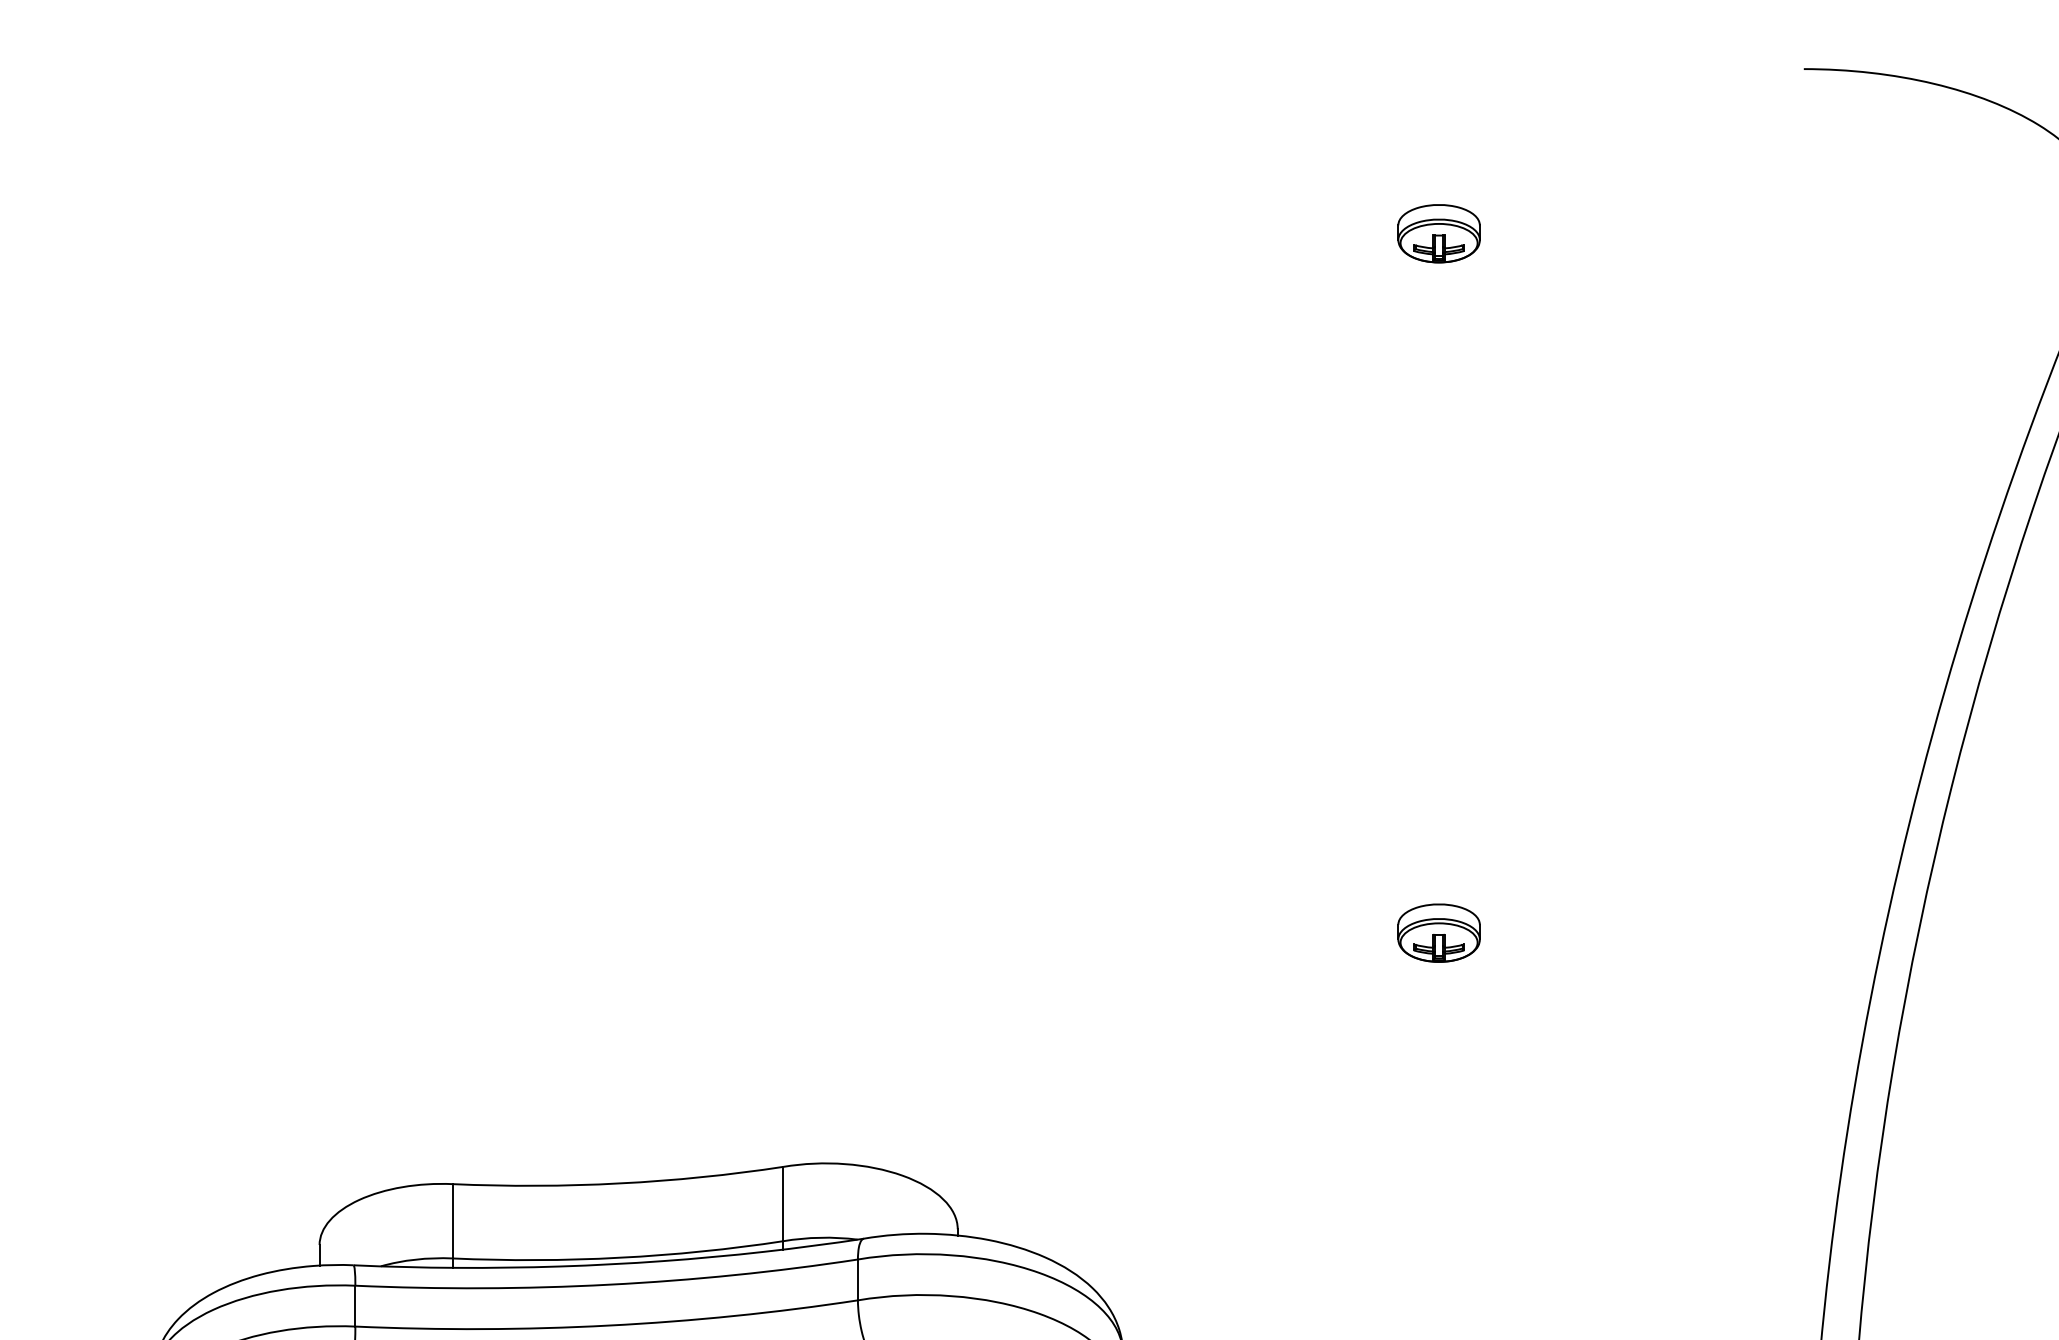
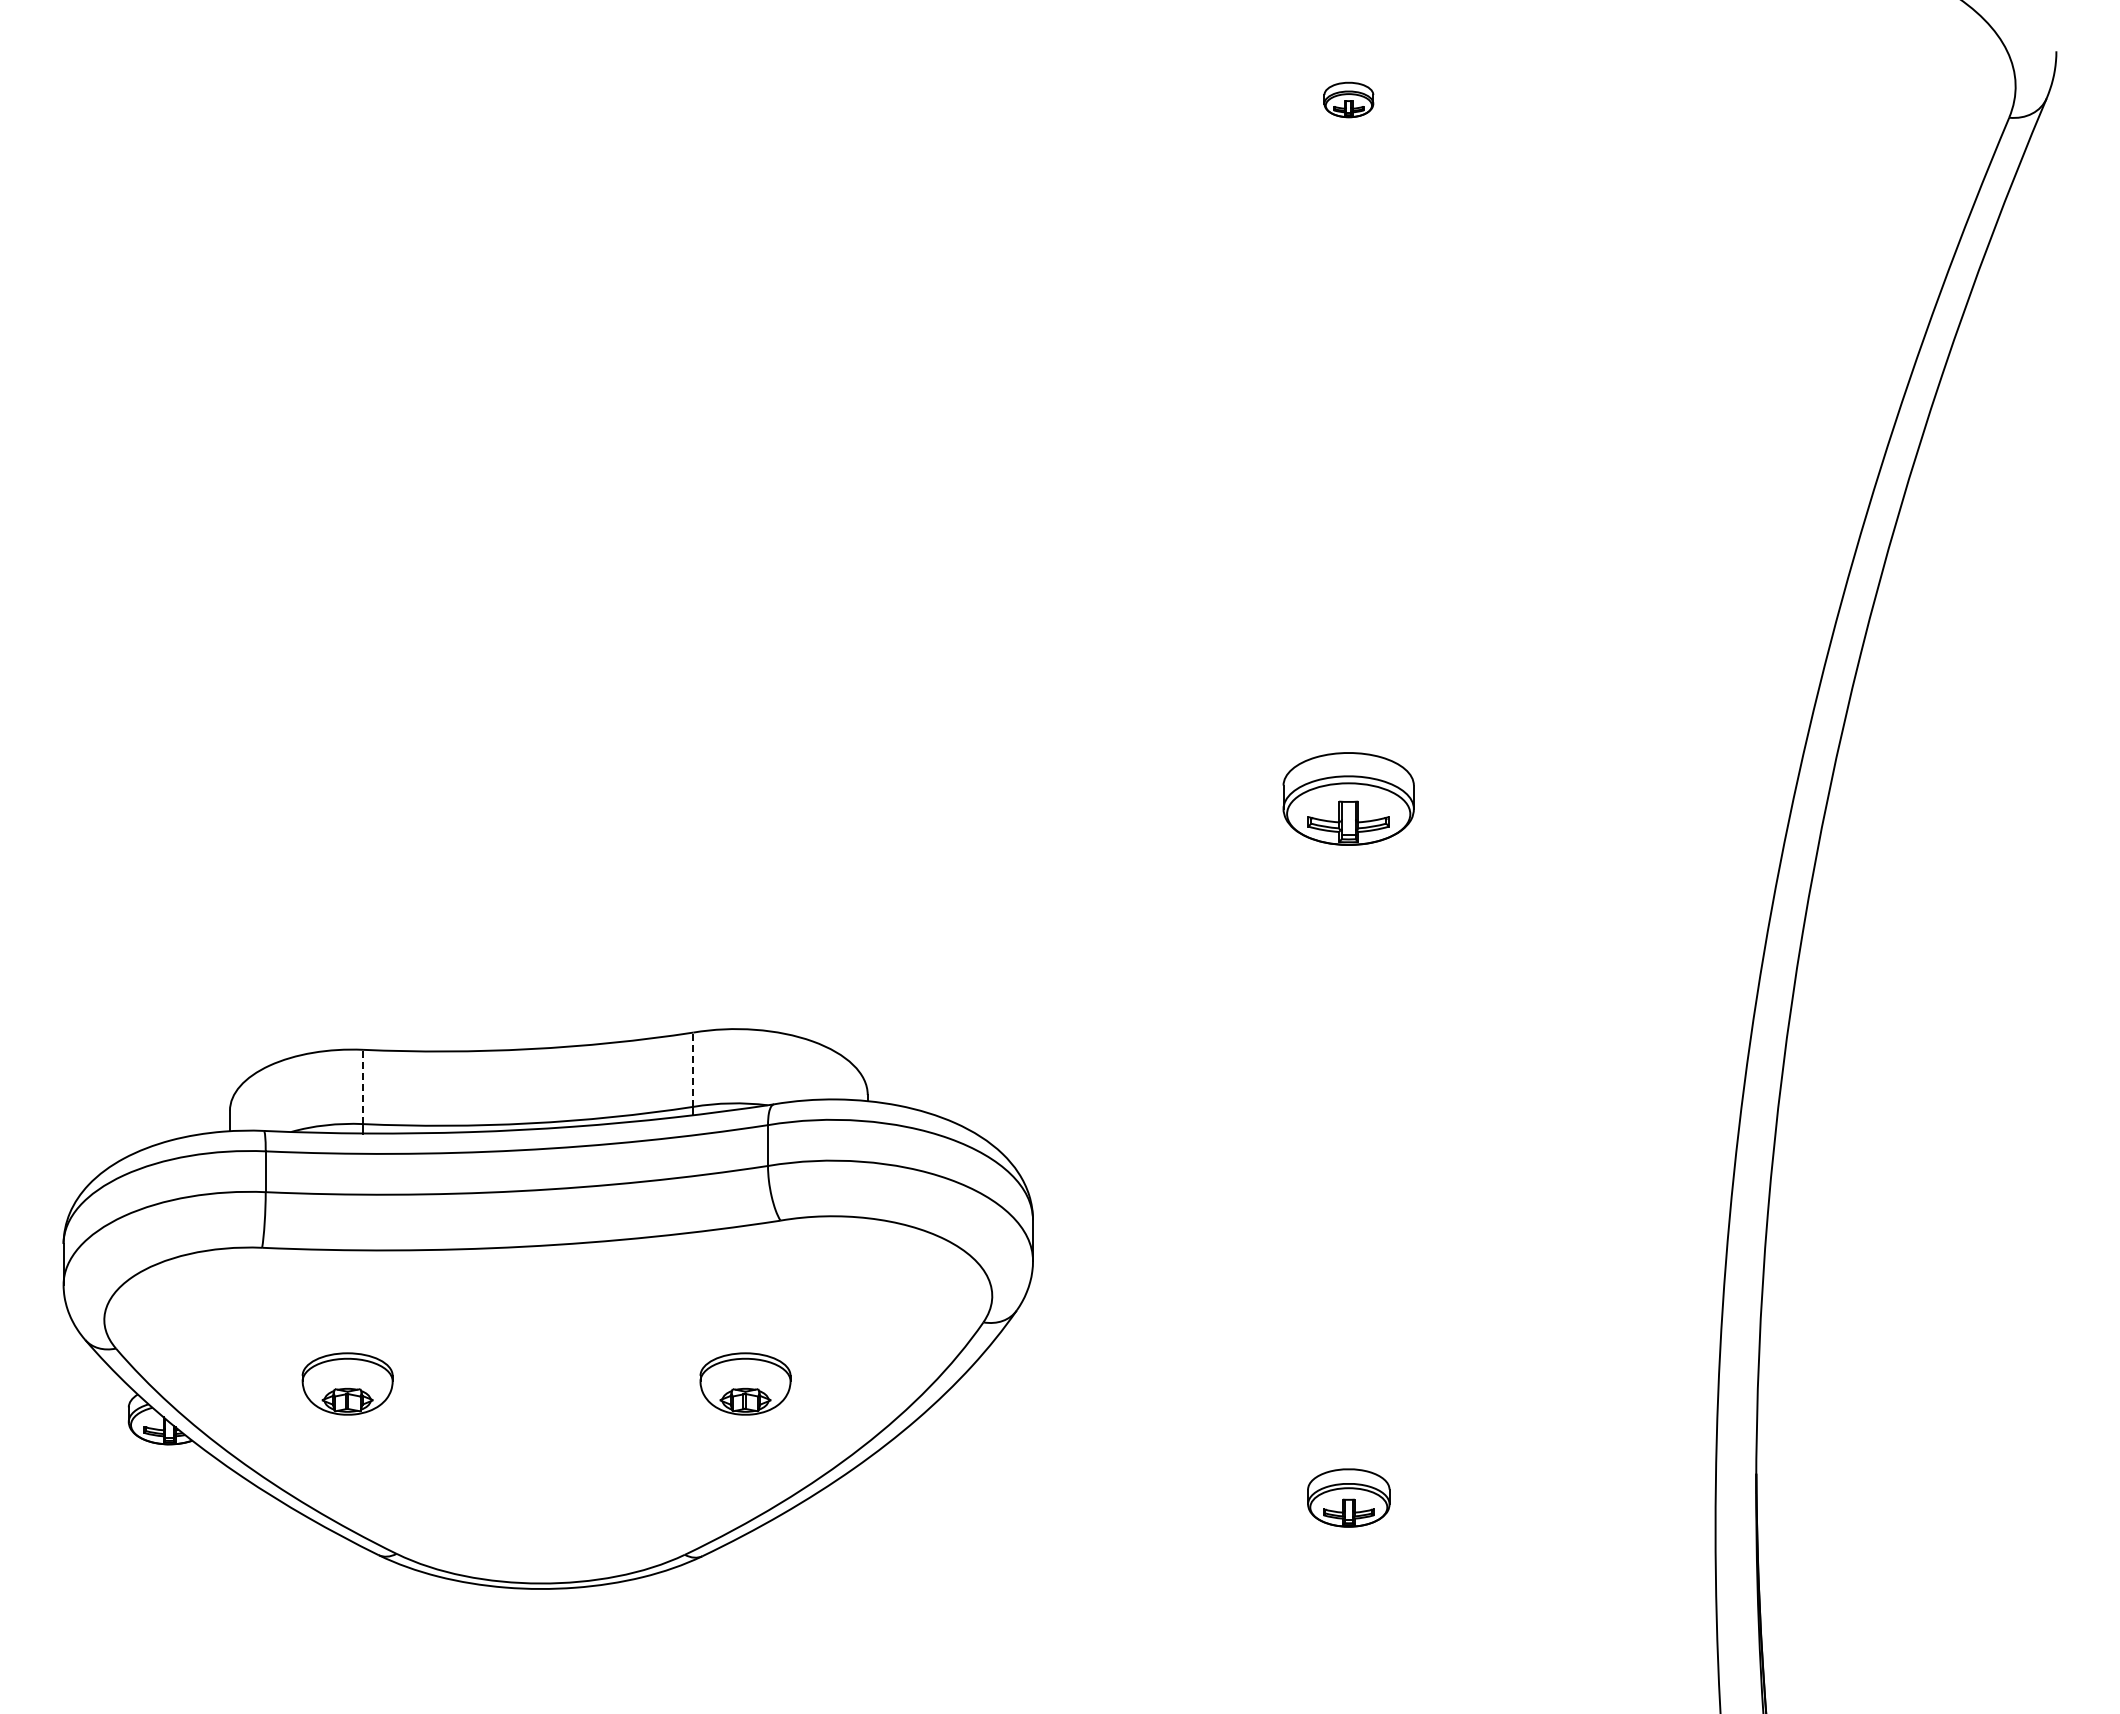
part: (1438, 233) -> (1348, 99), size x0.6
part: (1438, 932) -> (1348, 798), size x1.6
line: (783, 1203) -> (693, 1069), solid -> dashed
line: (453, 1220) -> (363, 1086), solid -> dashed

